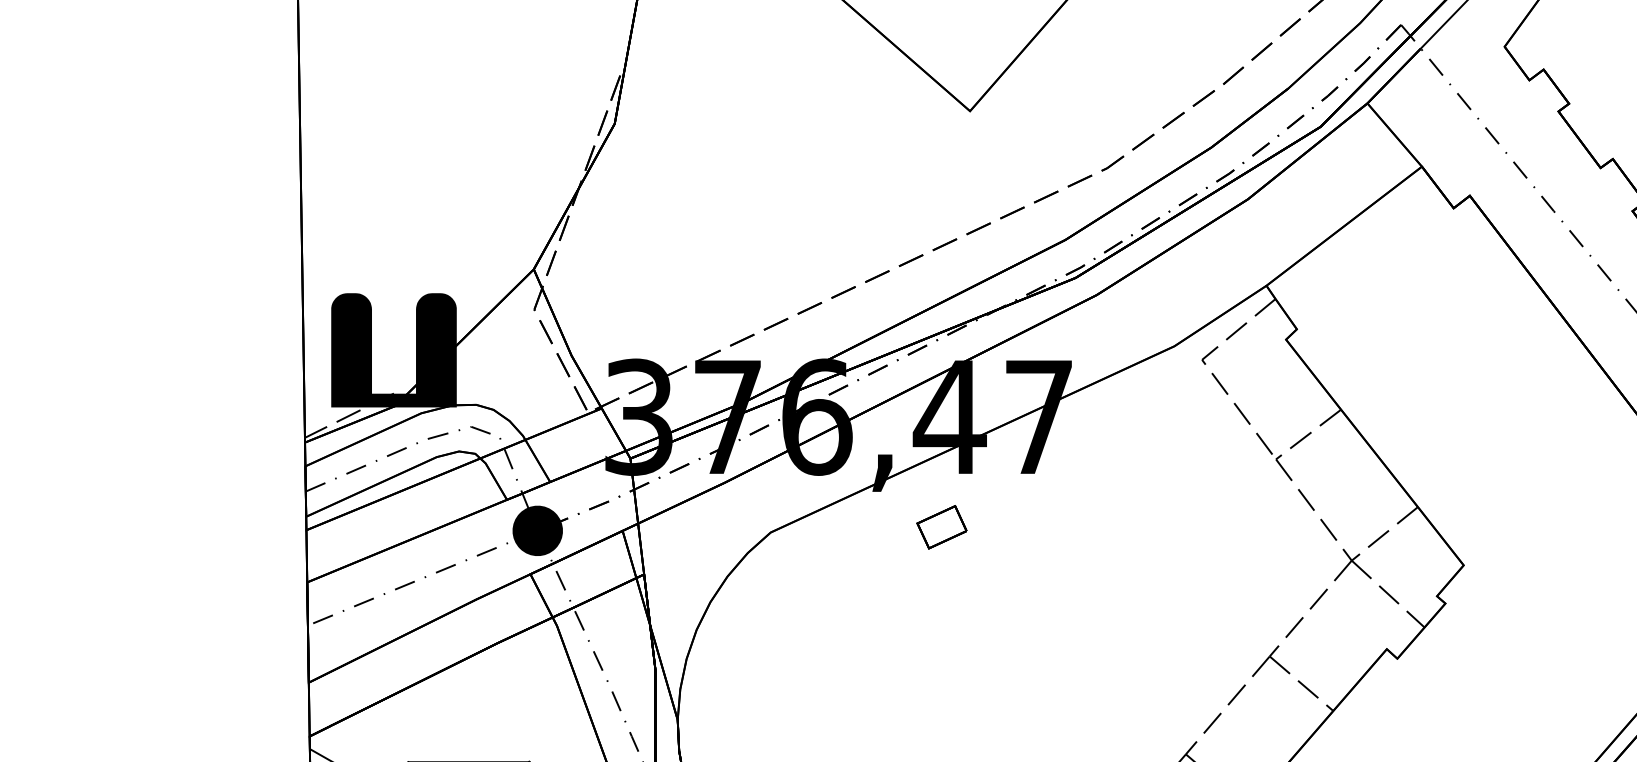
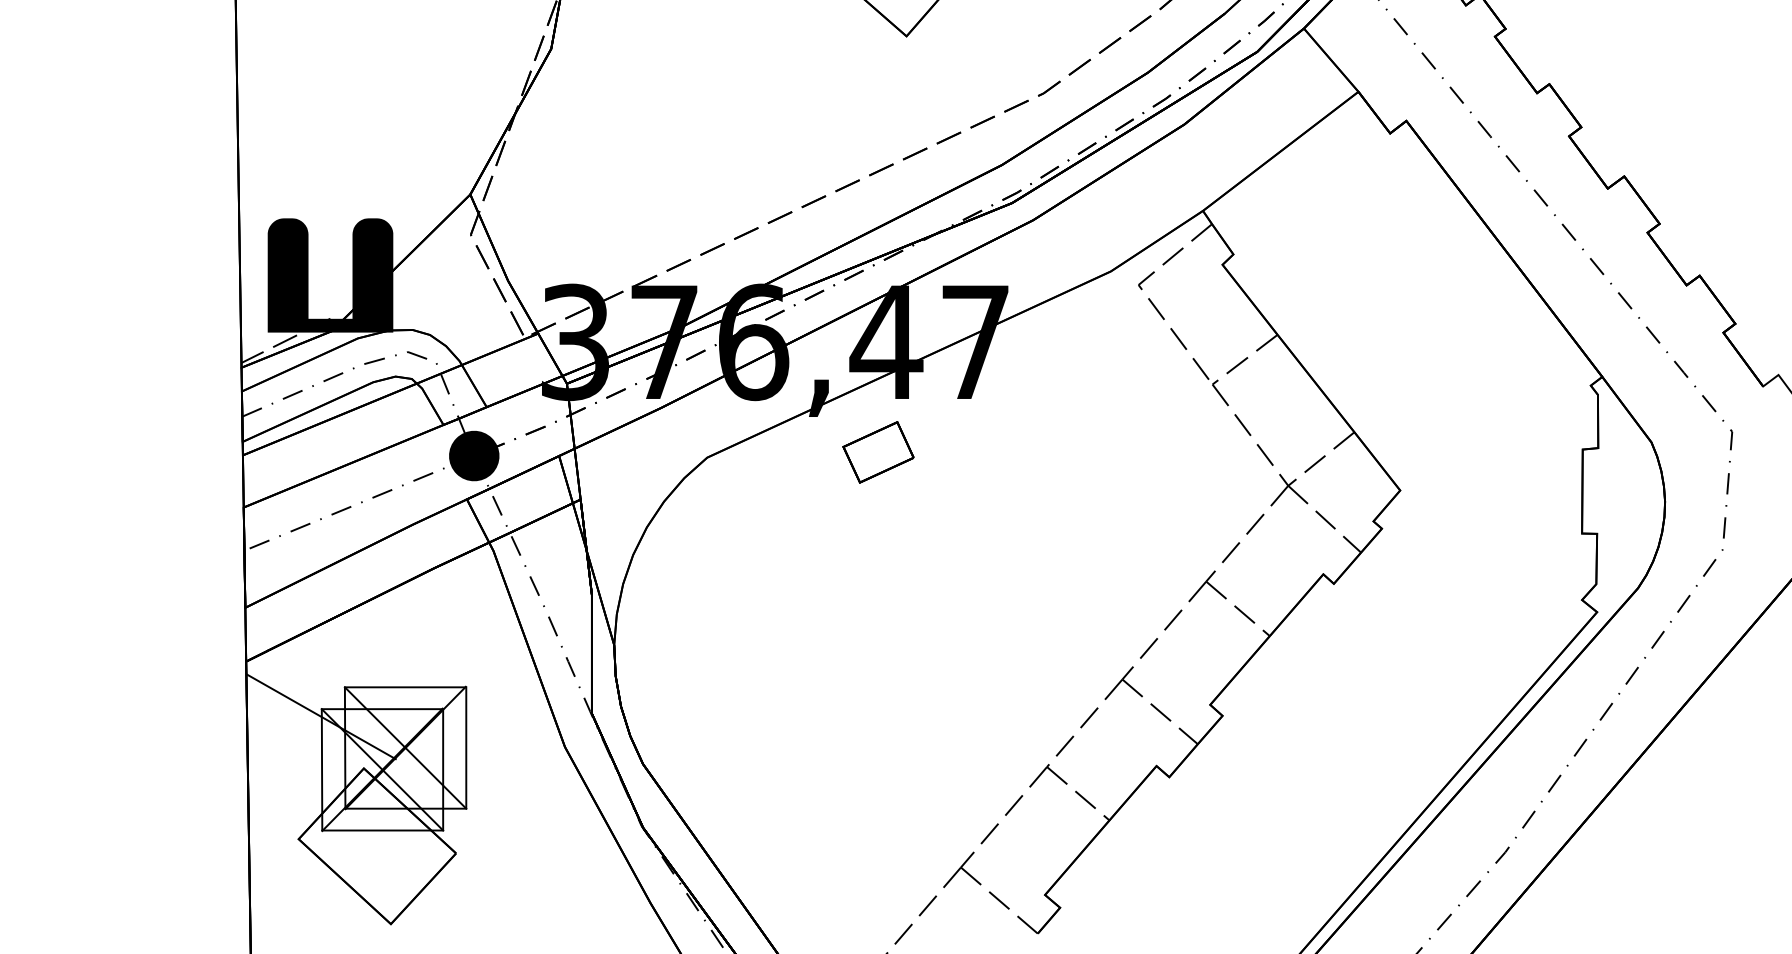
part: (942, 527) -> (878, 452), size x1.43

